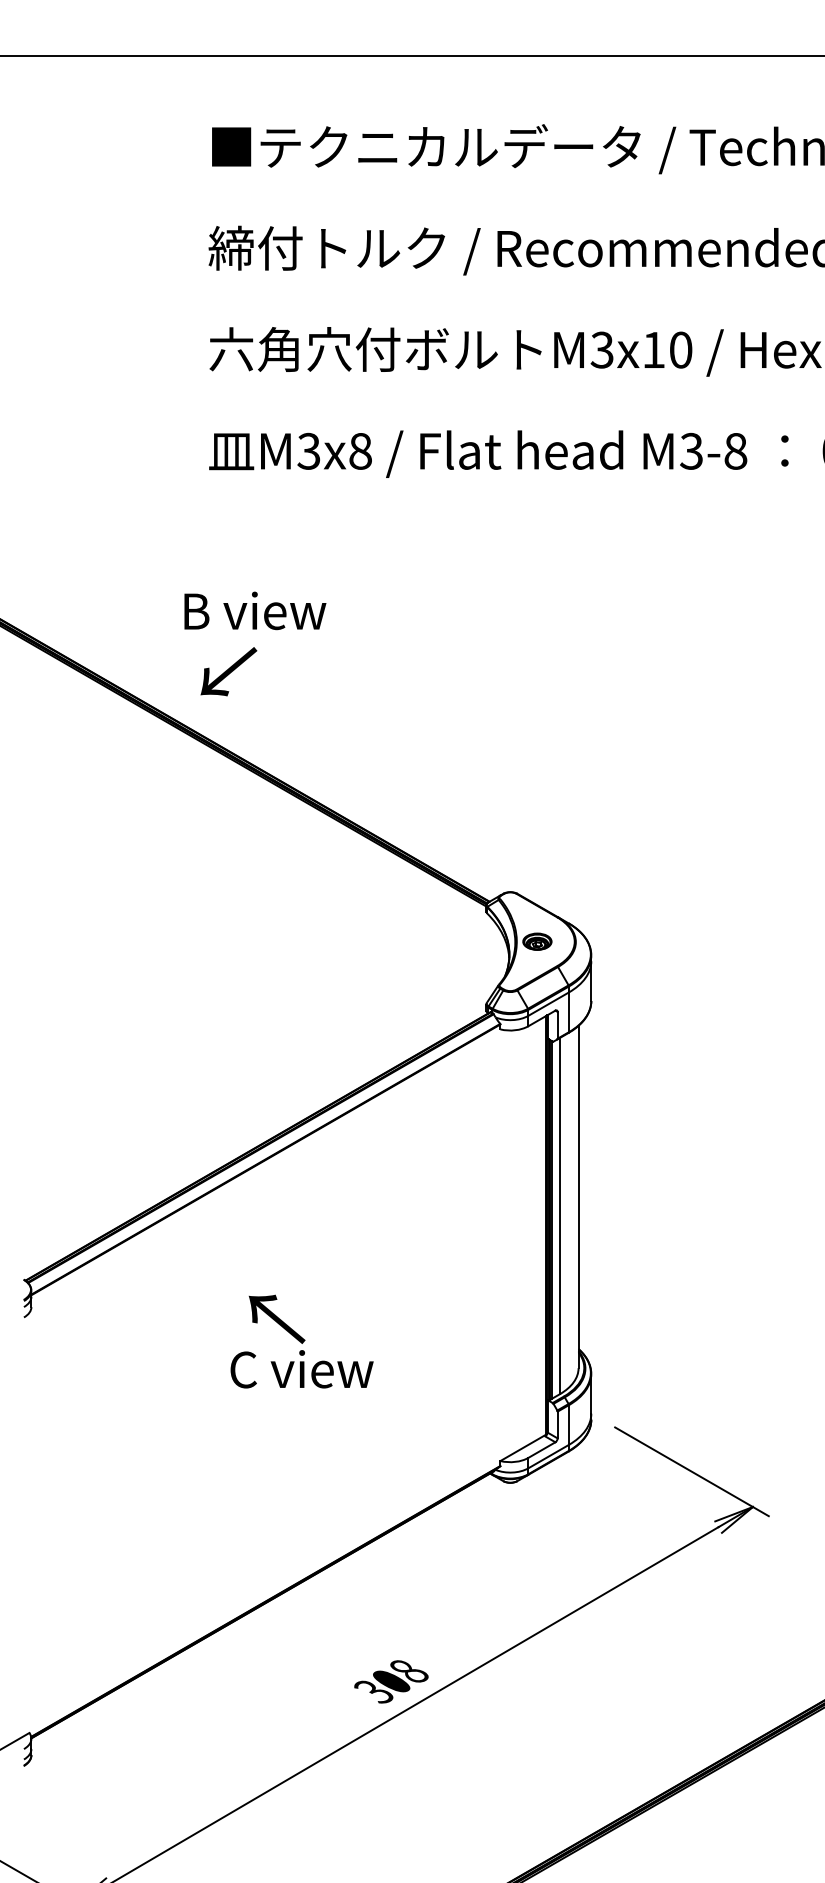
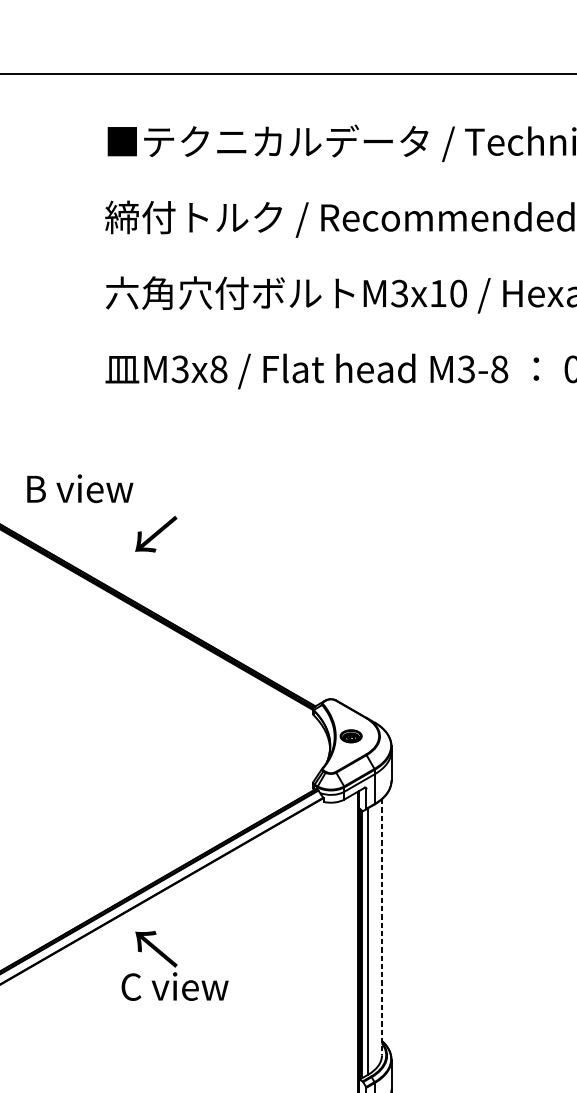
text: (255, 610) -> (80, 488), moved
text: (228, 671) -> (155, 534), moved
line: (578, 1197) -> (381, 927), solid -> dashed
text: (301, 1341) -> (174, 965), moved

